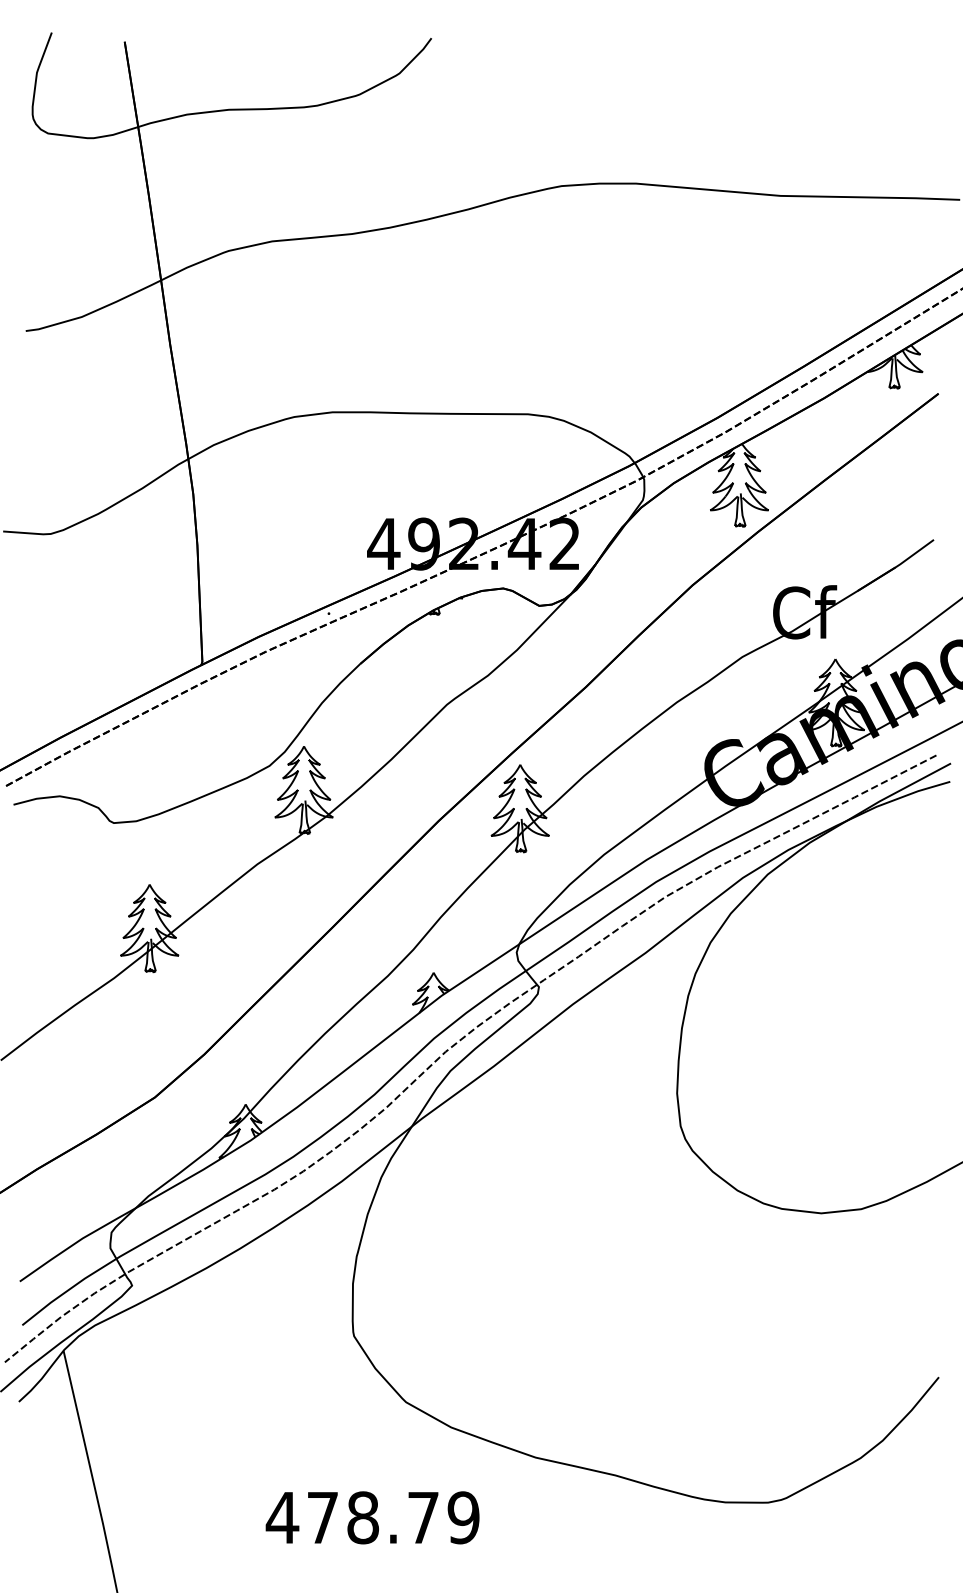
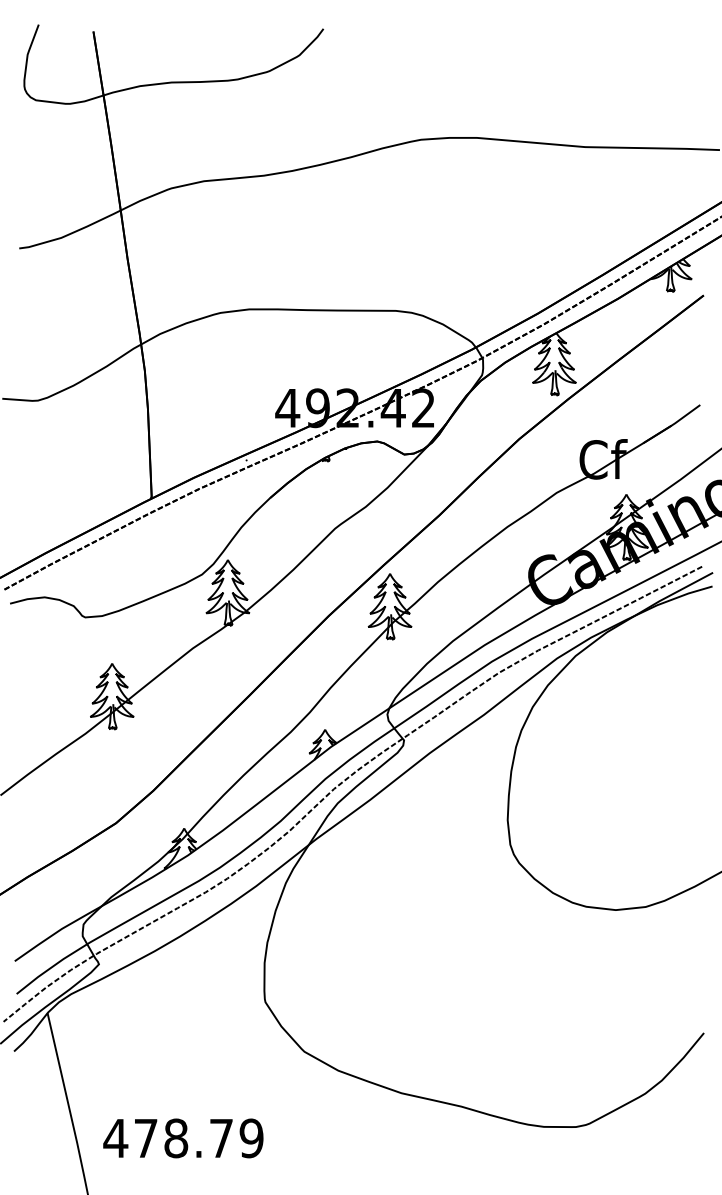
text: (372, 1517) -> (183, 1138), moved

